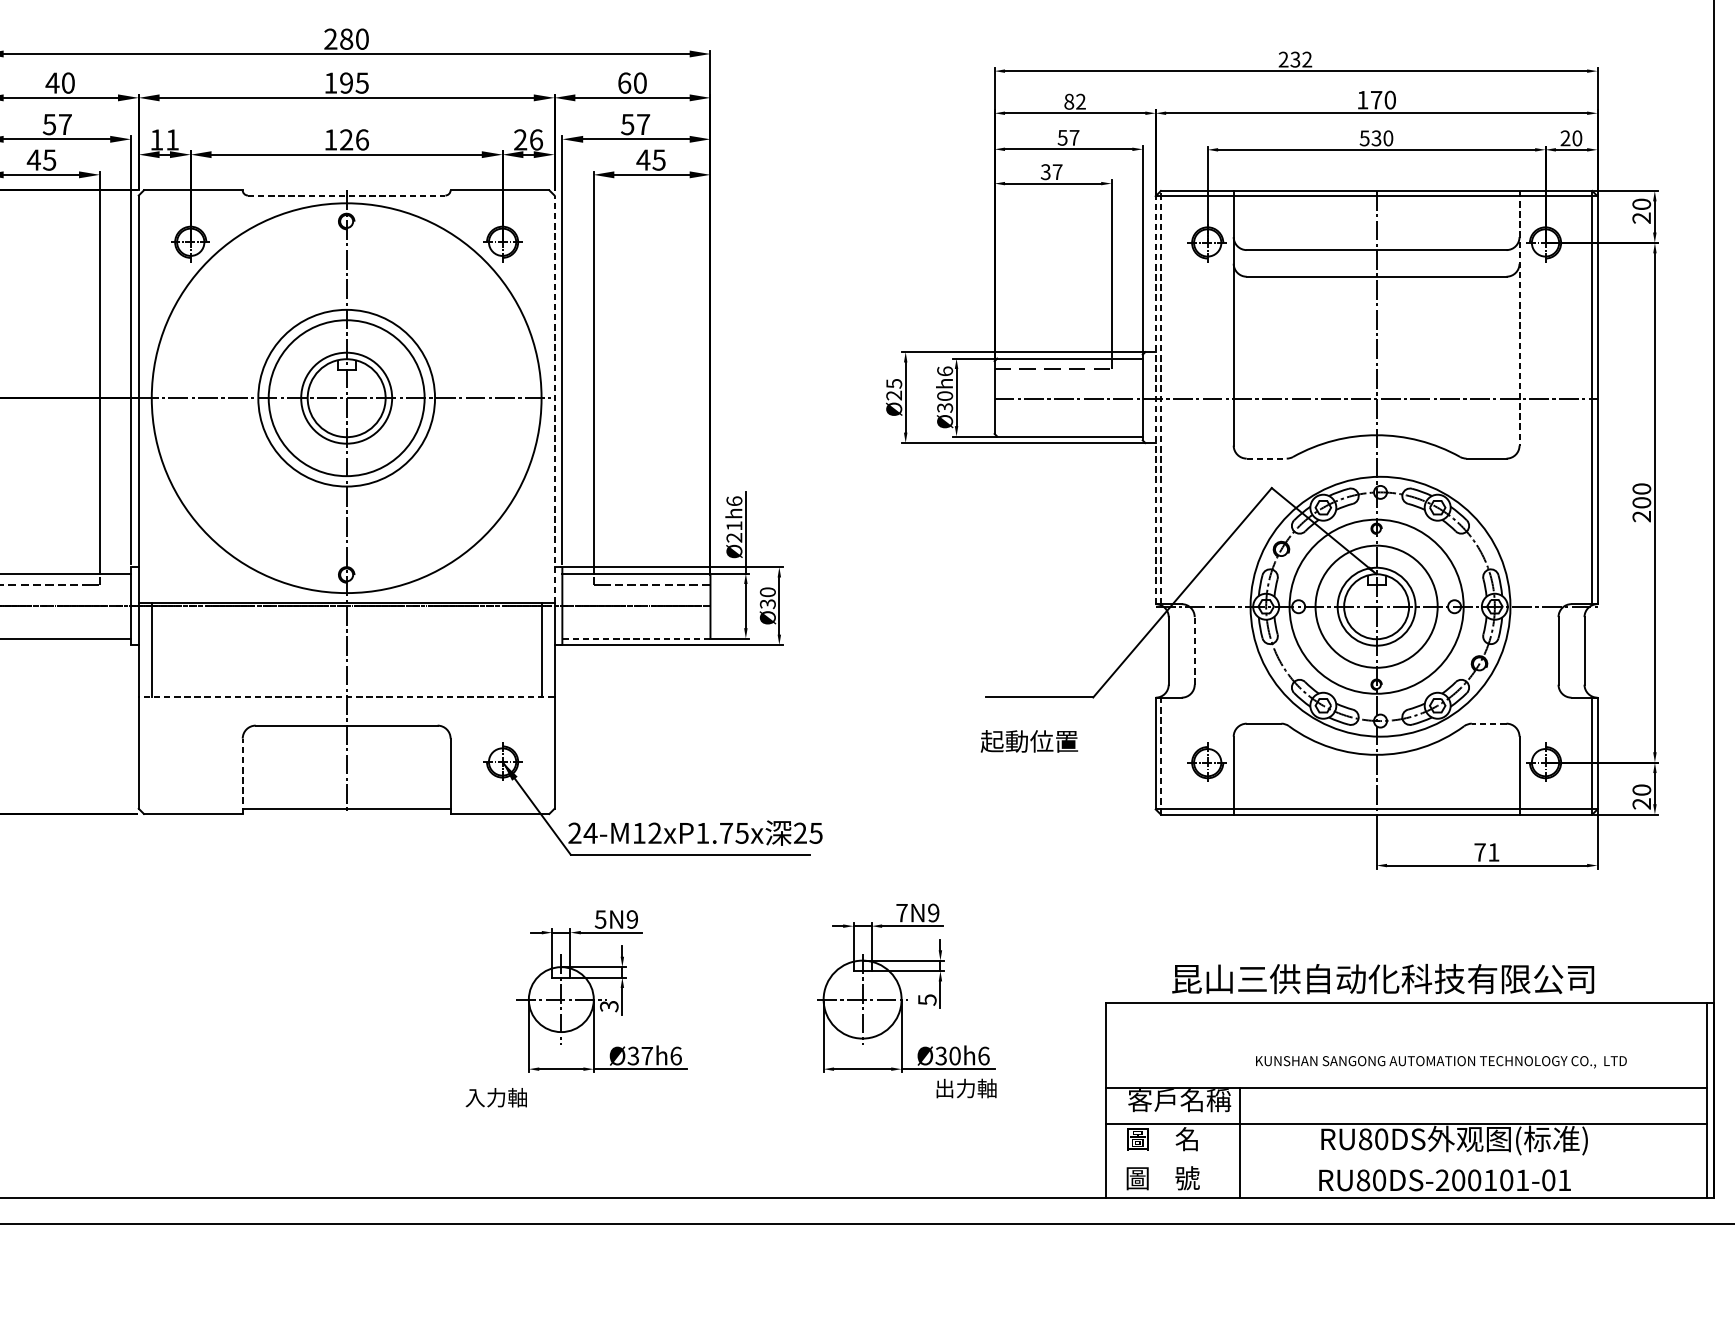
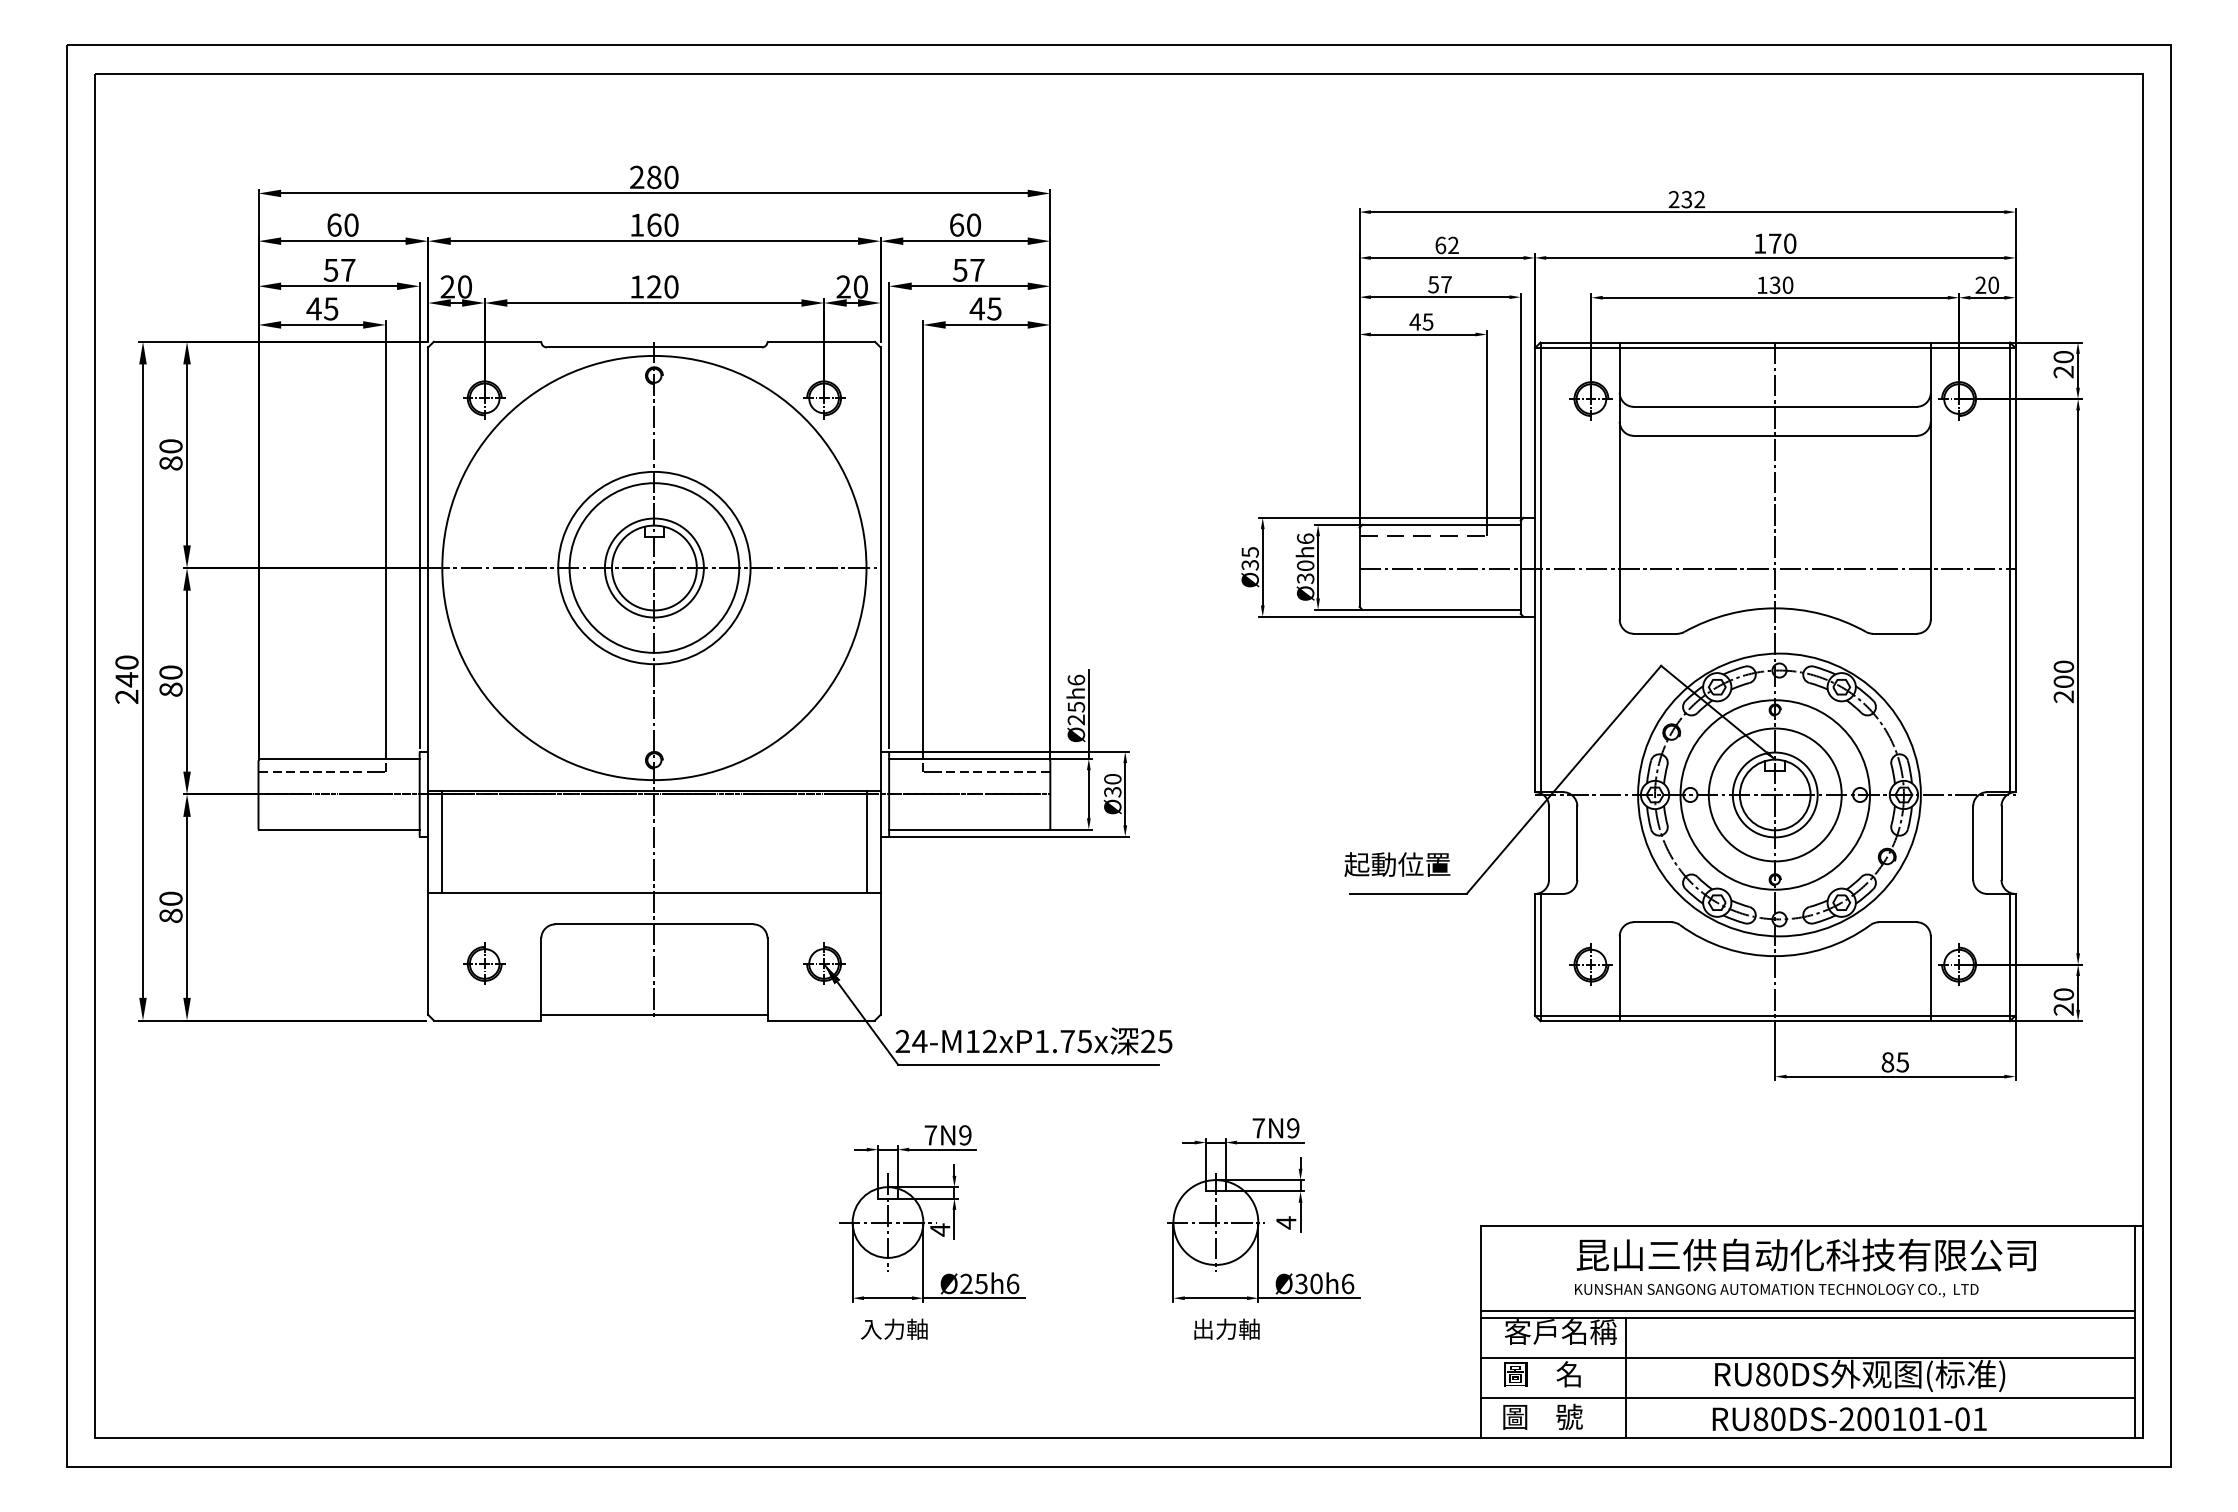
text: (51, 82) -> (333, 224), 40 -> 60
text: (354, 82) -> (662, 224), 195 -> 160
text: (1069, 101) -> (1440, 245), 82 -> 62
text: (1363, 137) -> (1761, 284), 530 -> 130
text: (163, 139) -> (455, 286), 11 -> 20
text: (362, 139) -> (671, 286), 126 -> 120
text: (536, 139) -> (861, 286), 26 -> 20
text: (1051, 171) -> (1421, 321), 37 -> 45
line: (346, 195) -> (654, 347), dashed -> solid
line: (1519, 318) -> (1930, 481), dashed -> solid
text: (894, 394) -> (1250, 564), Ø25 -> Ø35
line: (1160, 397) -> (1540, 567), dashed -> solid
line: (554, 399) -> (880, 569), dashed -> solid
line: (1155, 400) -> (1534, 570), dashed -> solid
line: (1266, 458) -> (1655, 633), dashed -> solid
text: (734, 526) -> (1076, 707), Ø21h6 -> Ø25h6
line: (636, 638) -> (969, 829), dashed -> solid
line: (1194, 651) -> (1577, 843), dashed -> solid
line: (345, 697) -> (653, 893), dashed -> solid
line: (1488, 723) -> (1897, 922), dashed -> solid
text: (1029, 741) -> (1397, 864), moved
line: (1160, 756) -> (1540, 957), dashed -> solid
part: (190, 761) -> (484, 963), added
line: (242, 776) -> (541, 979), dashed -> solid
text: (1486, 852) -> (1894, 1062), 71 -> 85
text: (600, 919) -> (930, 1135), 5N9 -> 7N9
text: (1382, 978) -> (1805, 1254), moved
text: (927, 999) -> (1286, 1222), 5 -> 4
text: (609, 1006) -> (940, 1229), 3 -> 4
text: (639, 1056) -> (973, 1284), Ø37h6 -> Ø25h6
text: (1441, 1062) -> (1776, 1290), moved
line: (1407, 1081) -> (1808, 1311), added
text: (966, 1087) -> (1226, 1328), moved
text: (496, 1096) -> (894, 1328), moved
line: (1407, 1161) -> (1808, 1398), added

